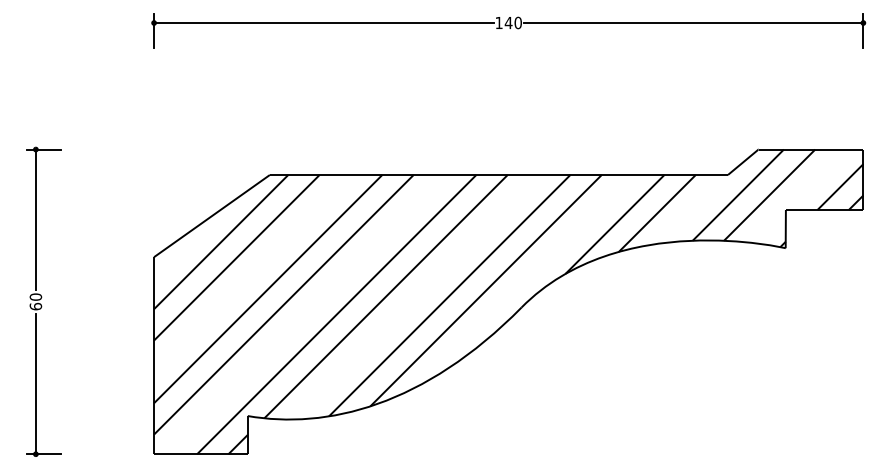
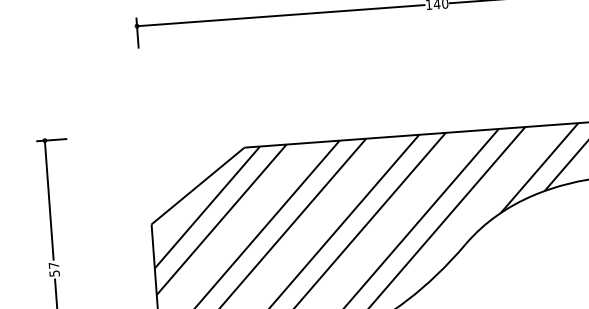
text: (35, 301) -> (53, 269), 60 -> 57

